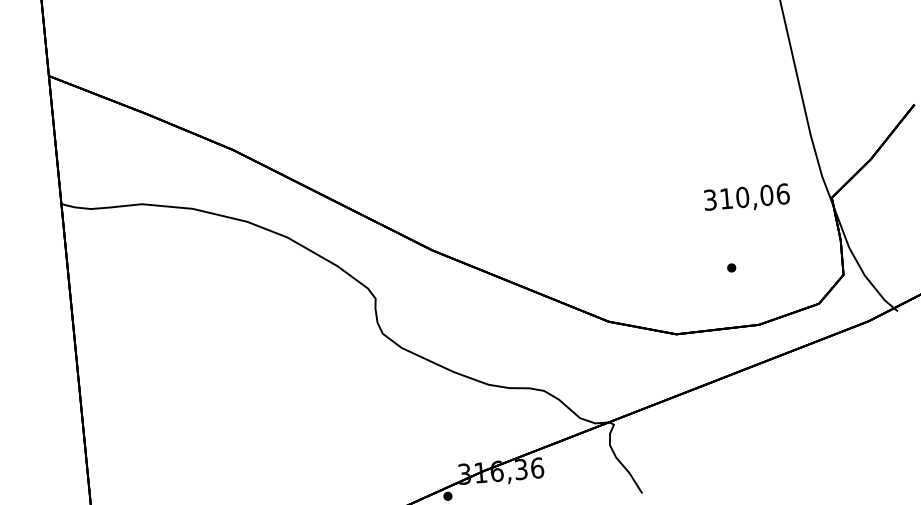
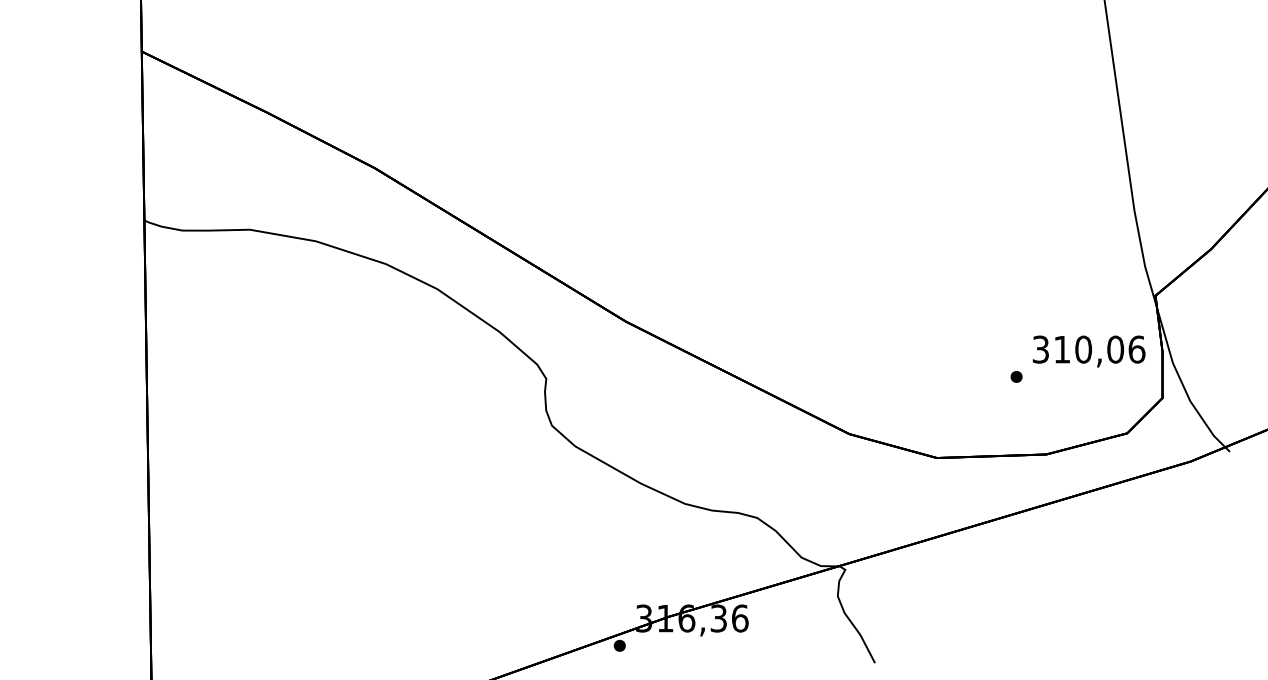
text: (746, 198) -> (1088, 351), moved

